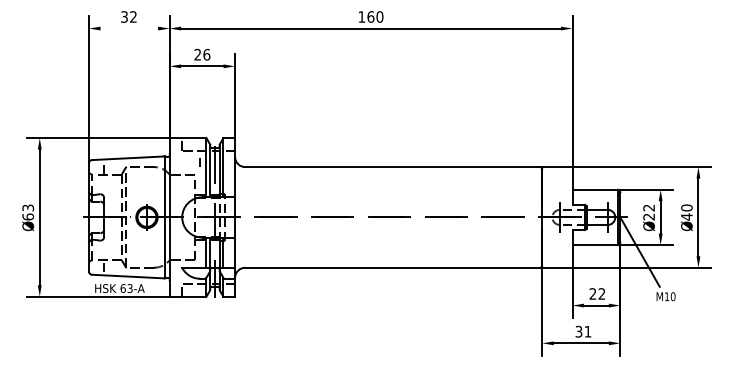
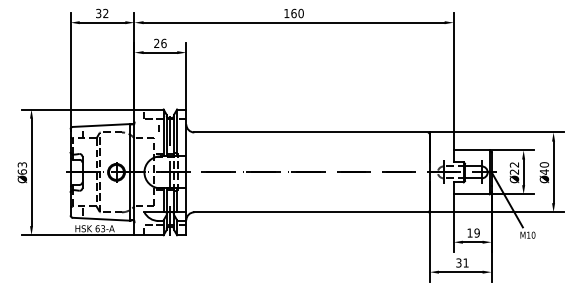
line: (129, 28) -> (102, 22), added
text: (597, 293) -> (473, 232), 22 -> 19

